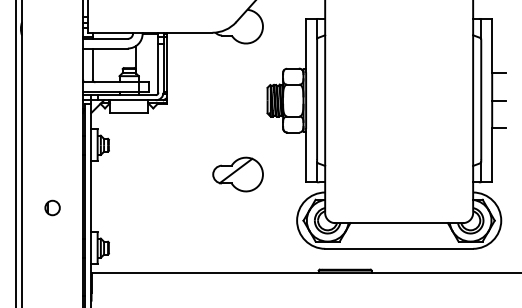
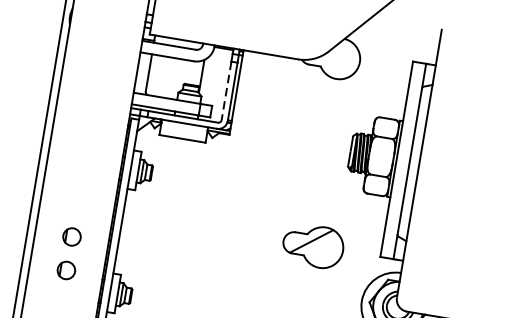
line: (158, 68) -> (226, 91), solid -> dashed
part: (237, 174) -> (312, 245), moved
part: (52, 235) -> (66, 269), added

